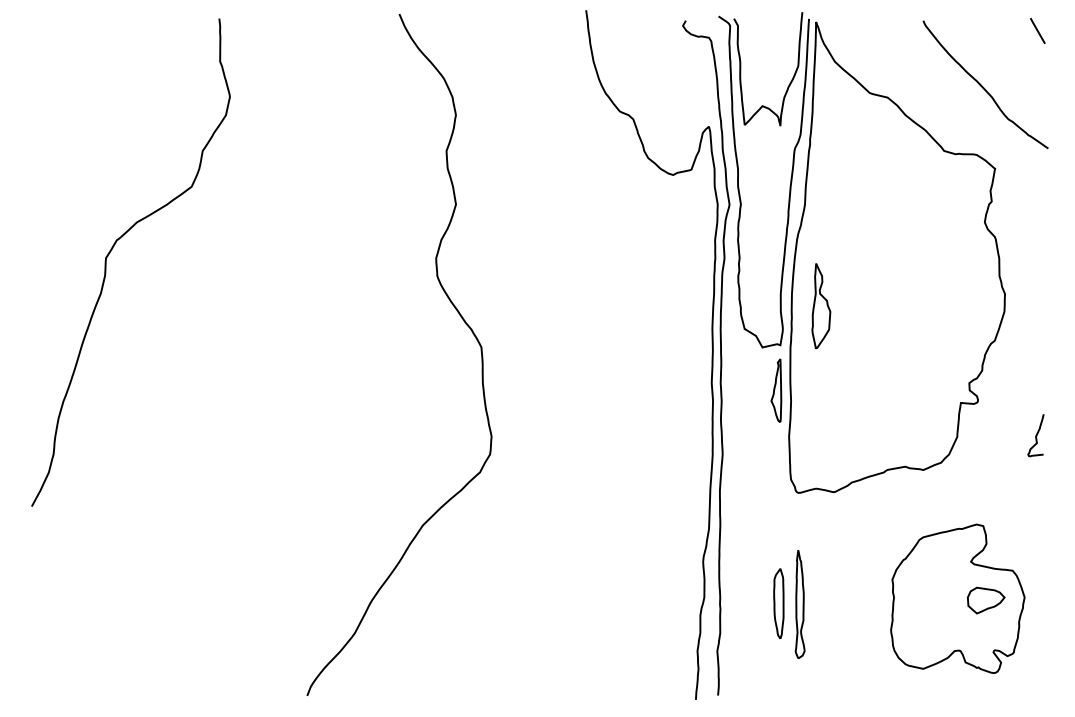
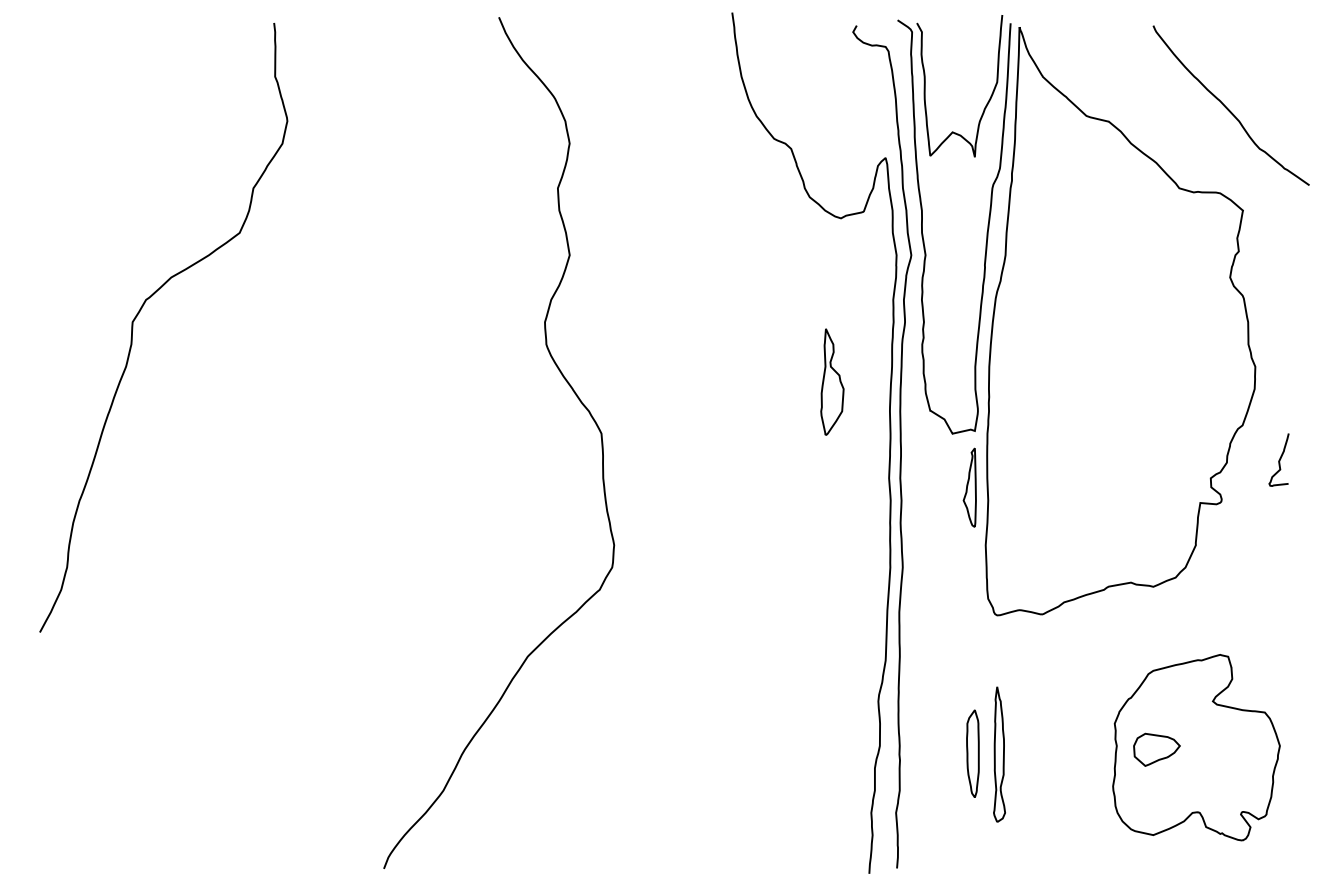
line: (1037, 30) -> (1295, 37), removed
part: (821, 306) -> (832, 382), moved
curve: (1035, 435) -> (1278, 459), moved
part: (986, 600) -> (1157, 749), moved

